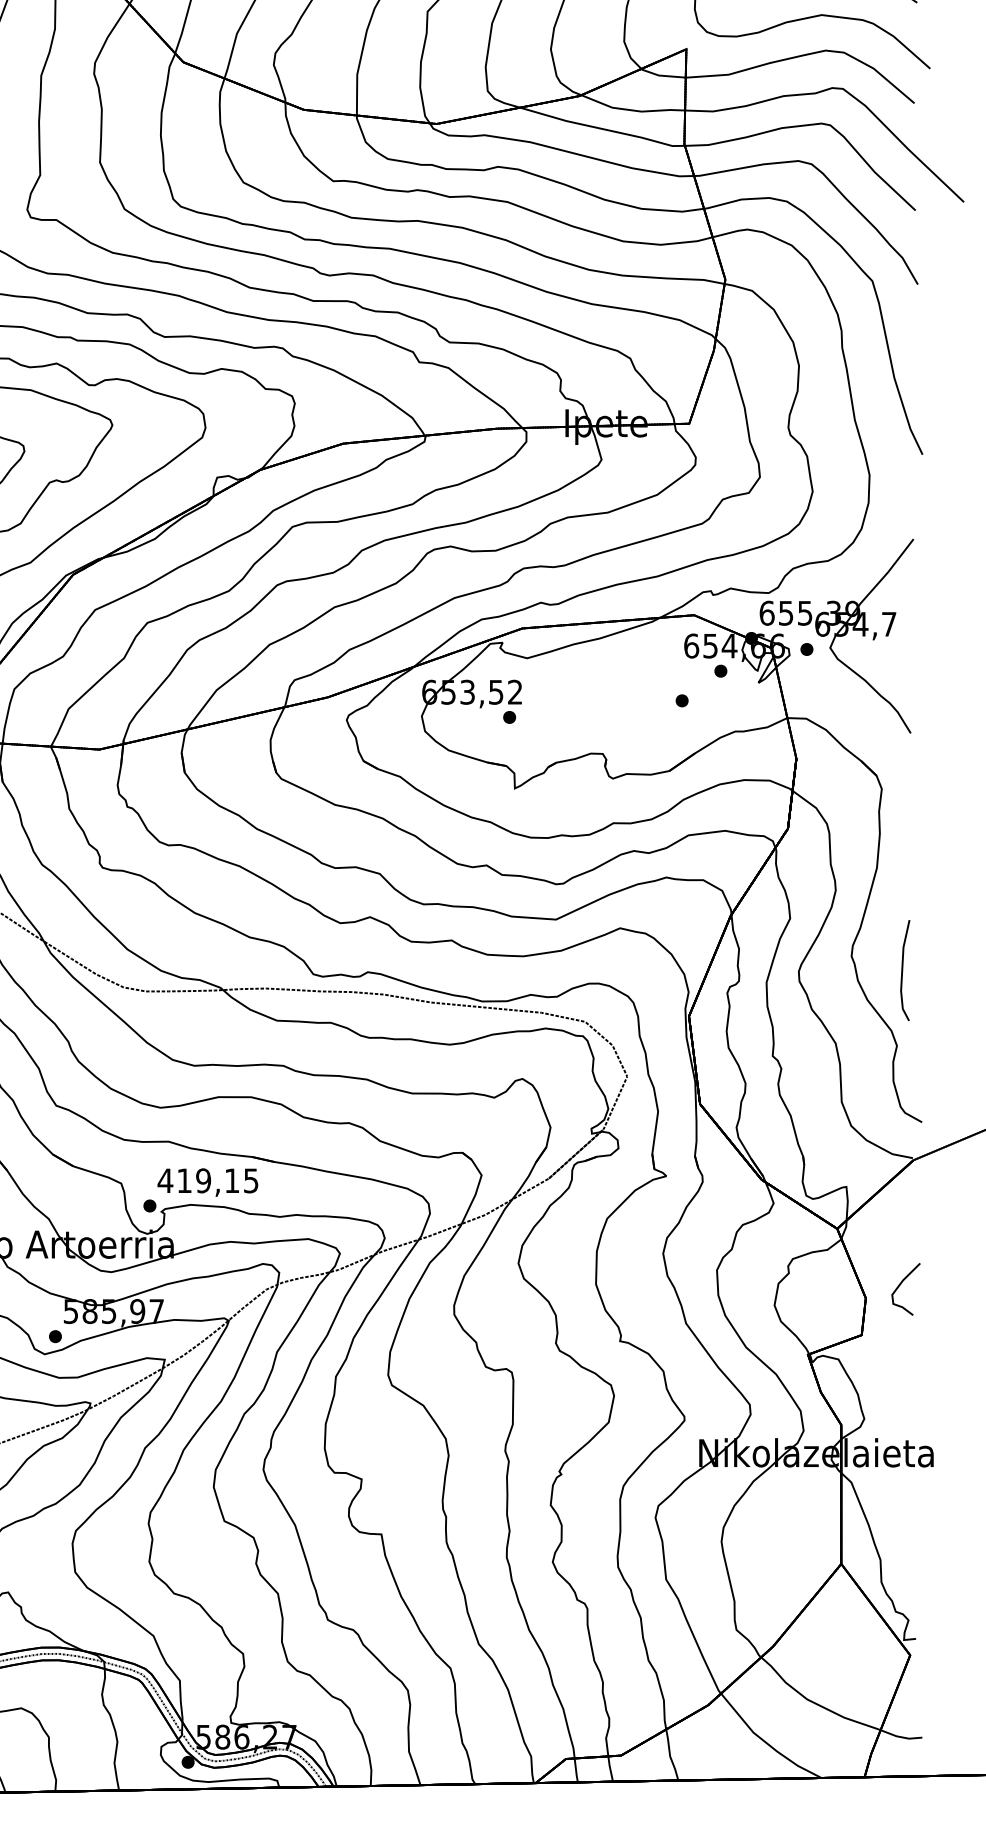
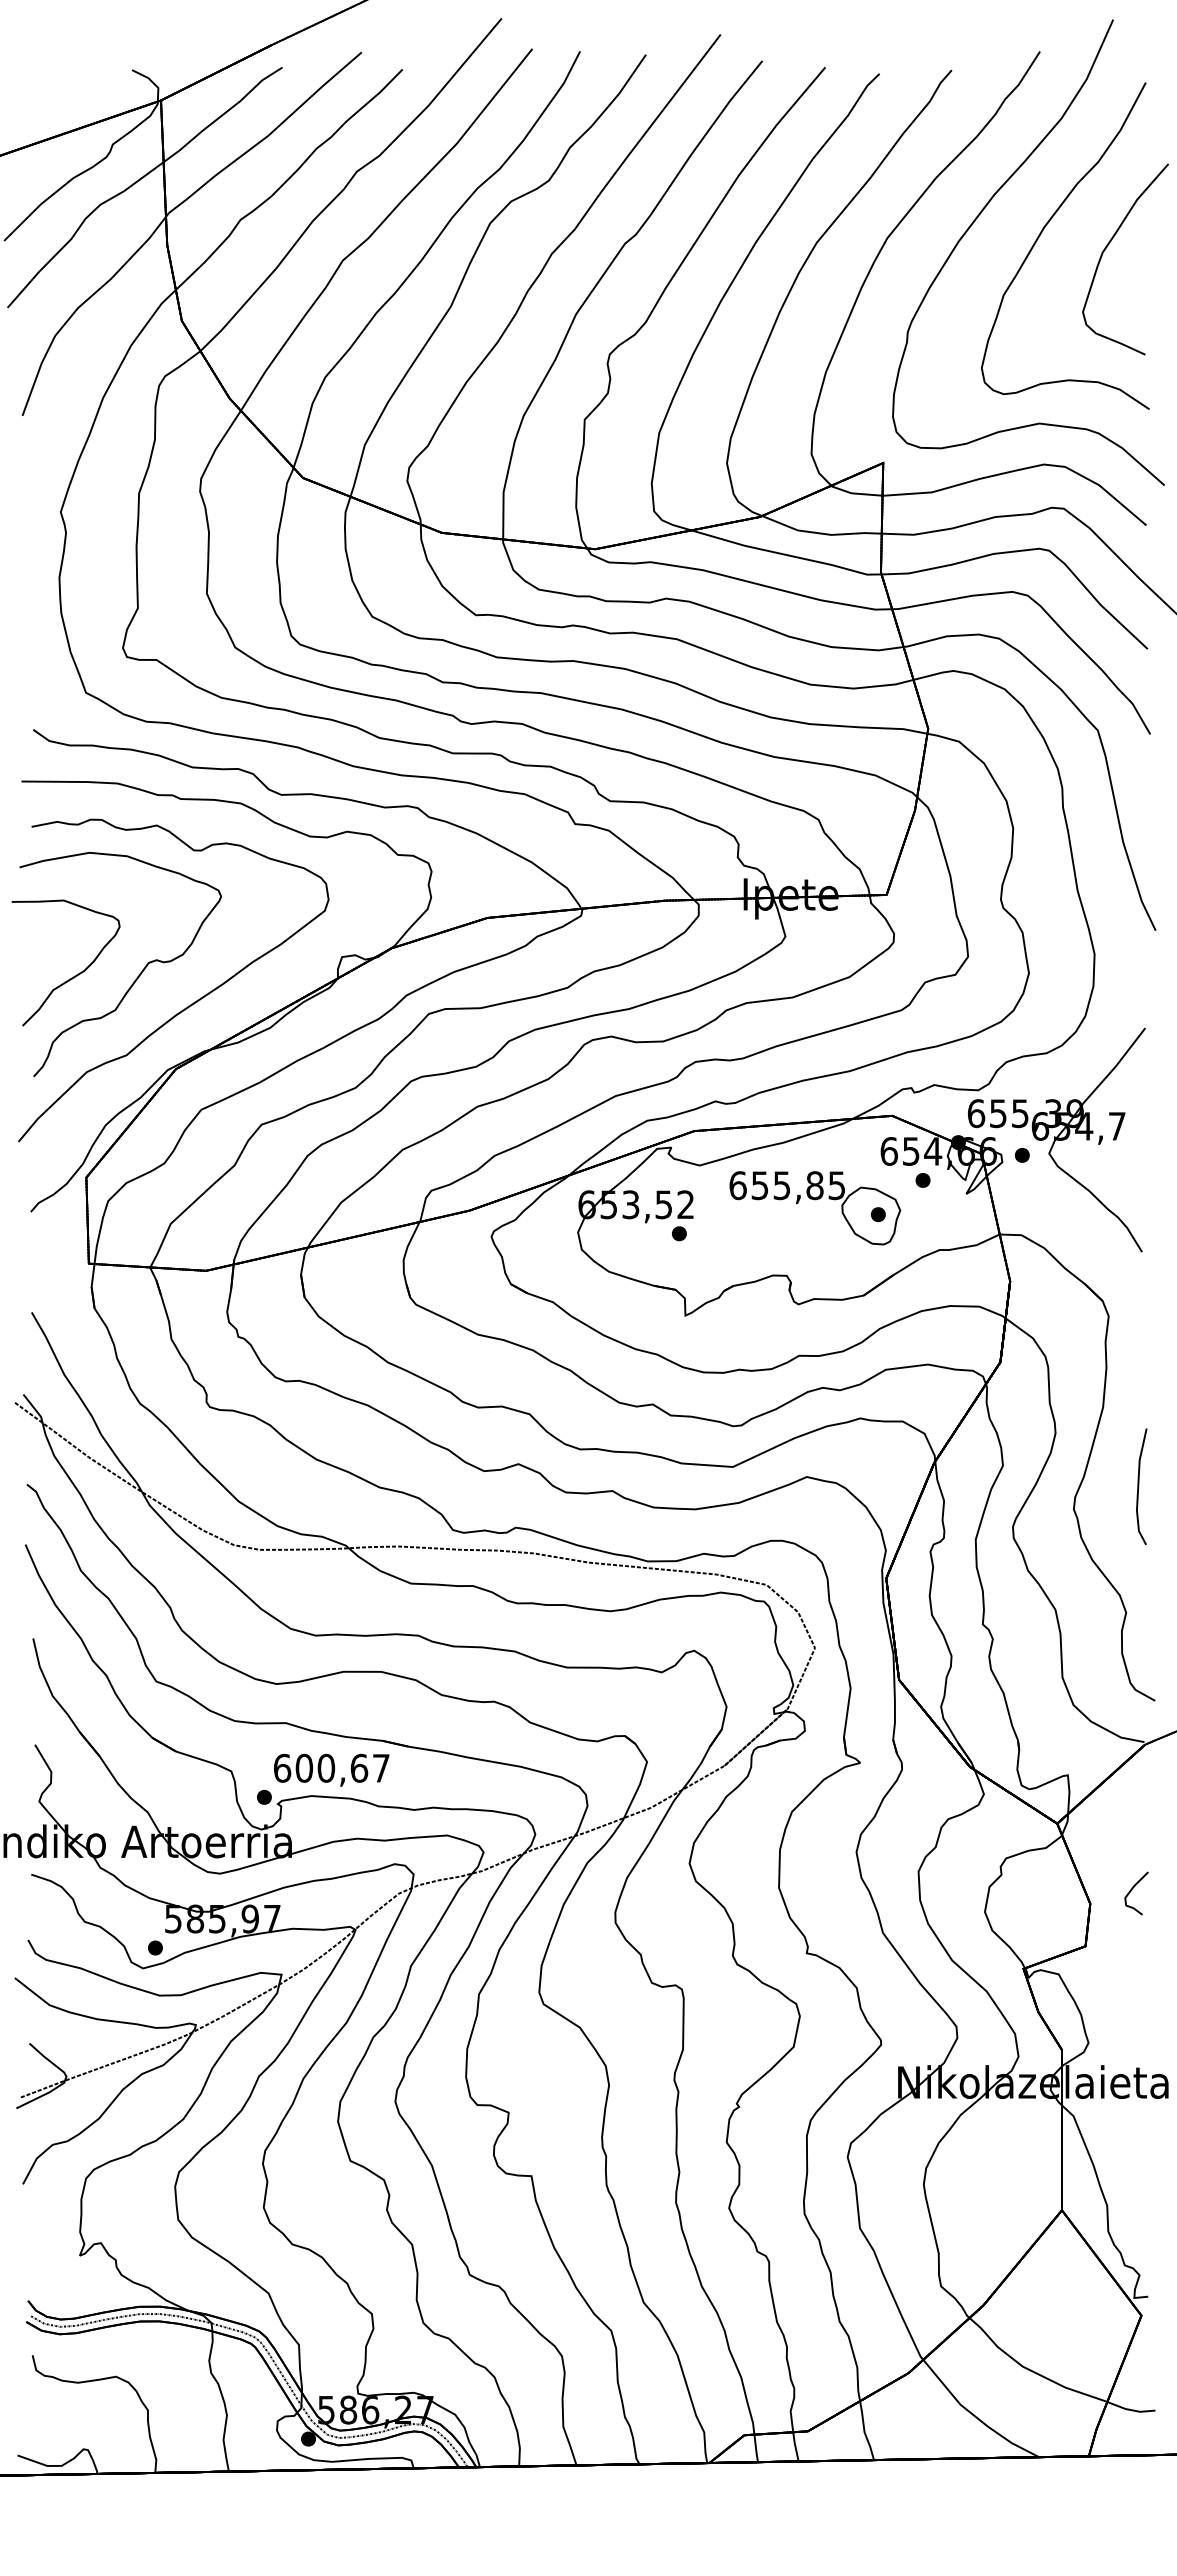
part: (627, 688) -> (815, 1200), added
line: (903, 970) -> (1139, 1486), moved
text: (208, 1180) -> (331, 1767), 419,15 -> 600,67
part: (905, 1289) -> (1136, 1893), size x0.71

